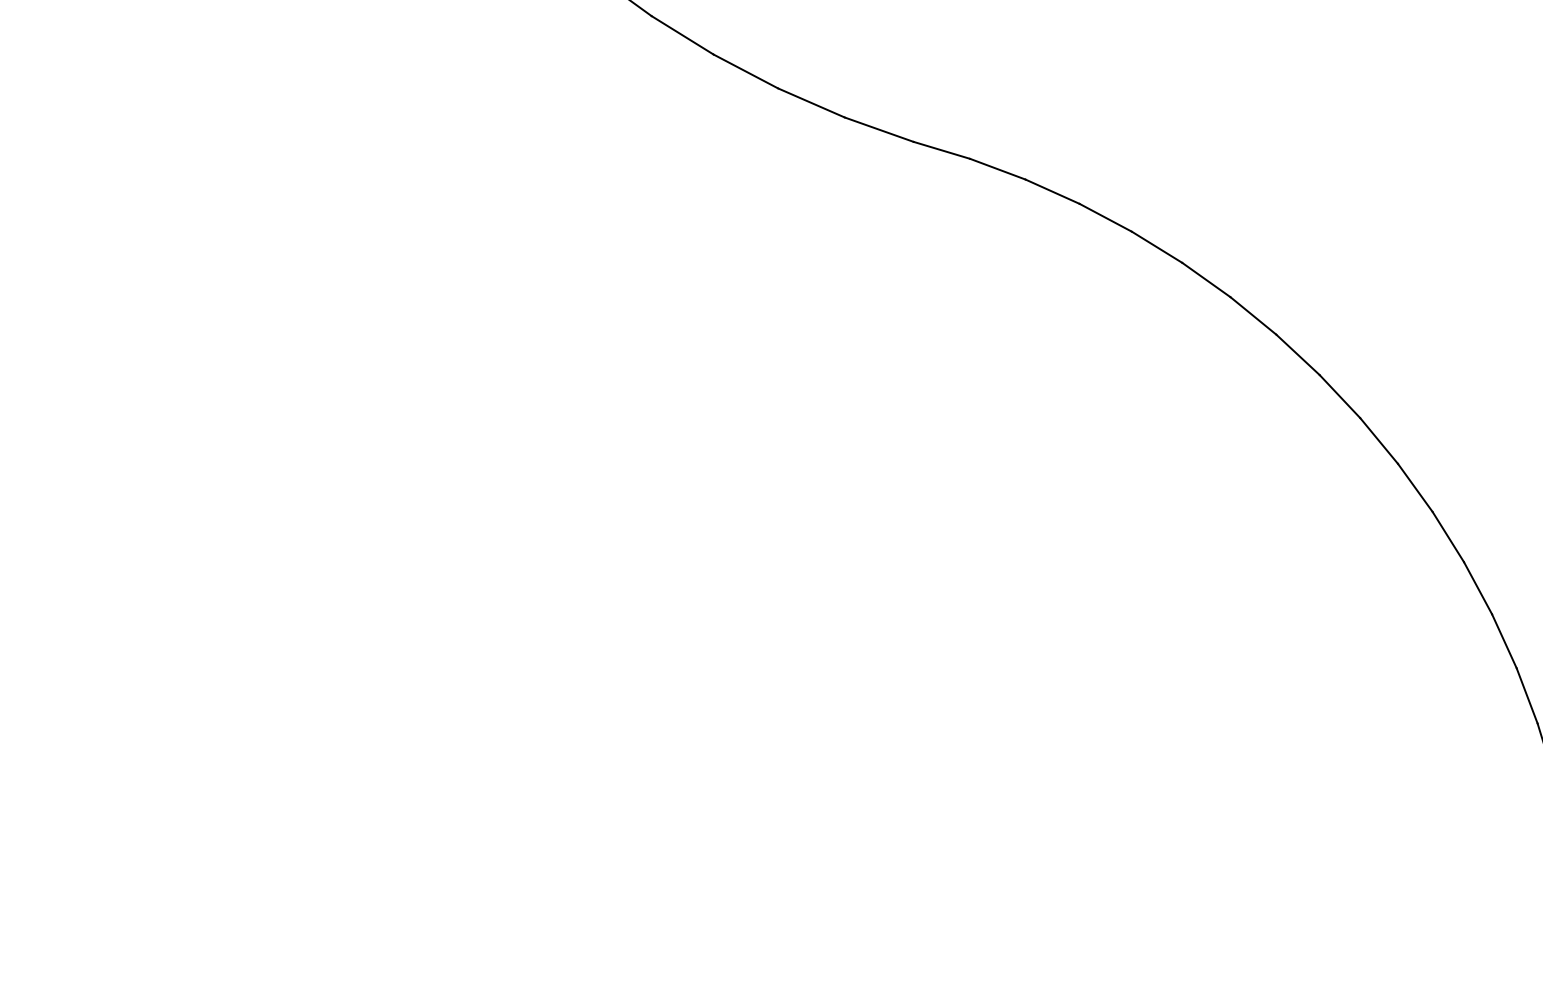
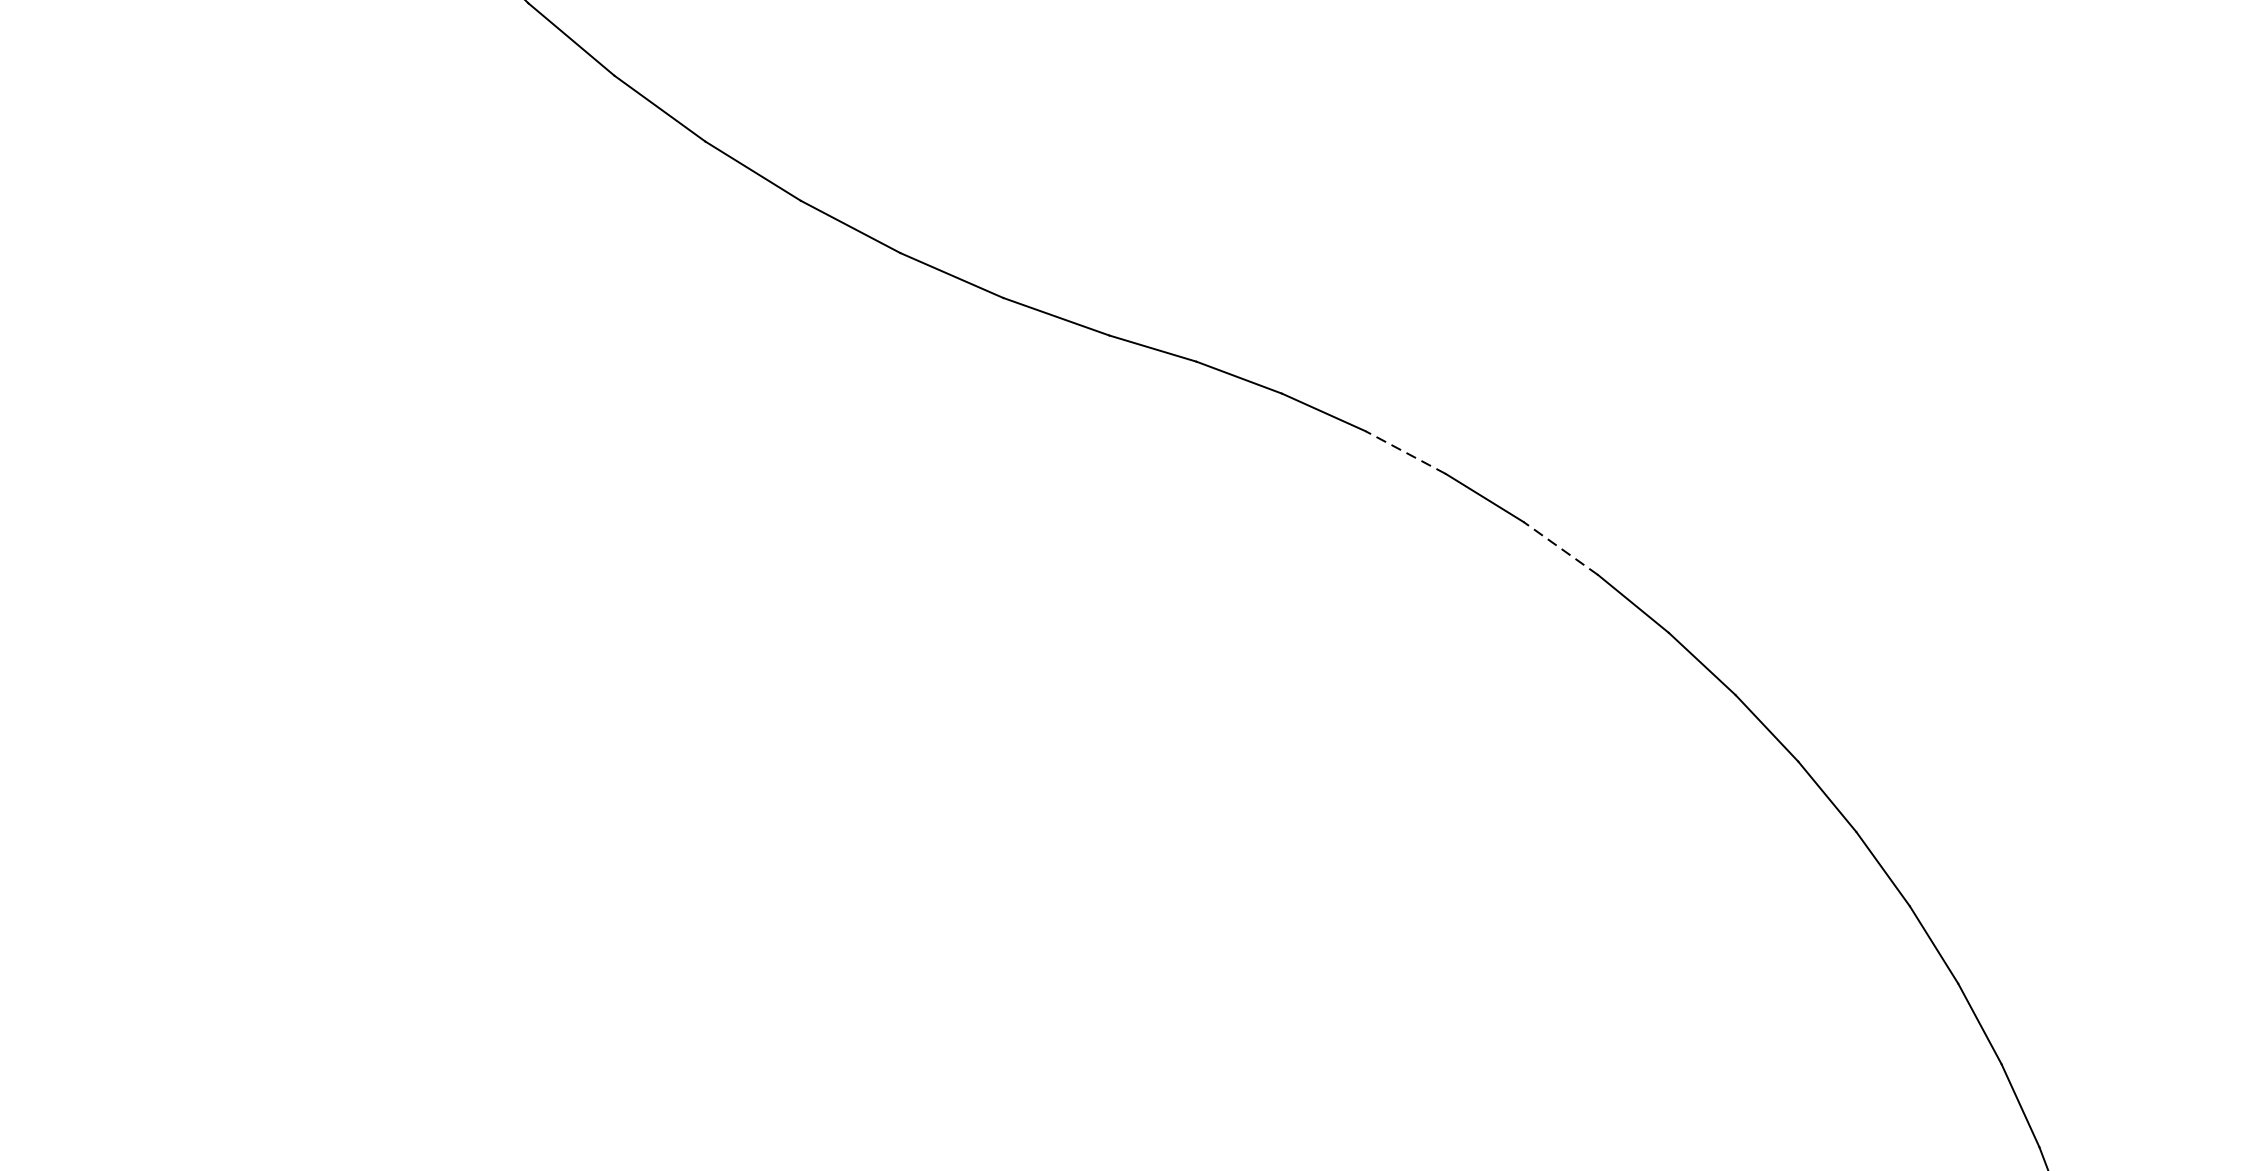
line: (1105, 217) -> (1405, 452), solid -> dashed
line: (1206, 280) -> (1561, 549), solid -> dashed

